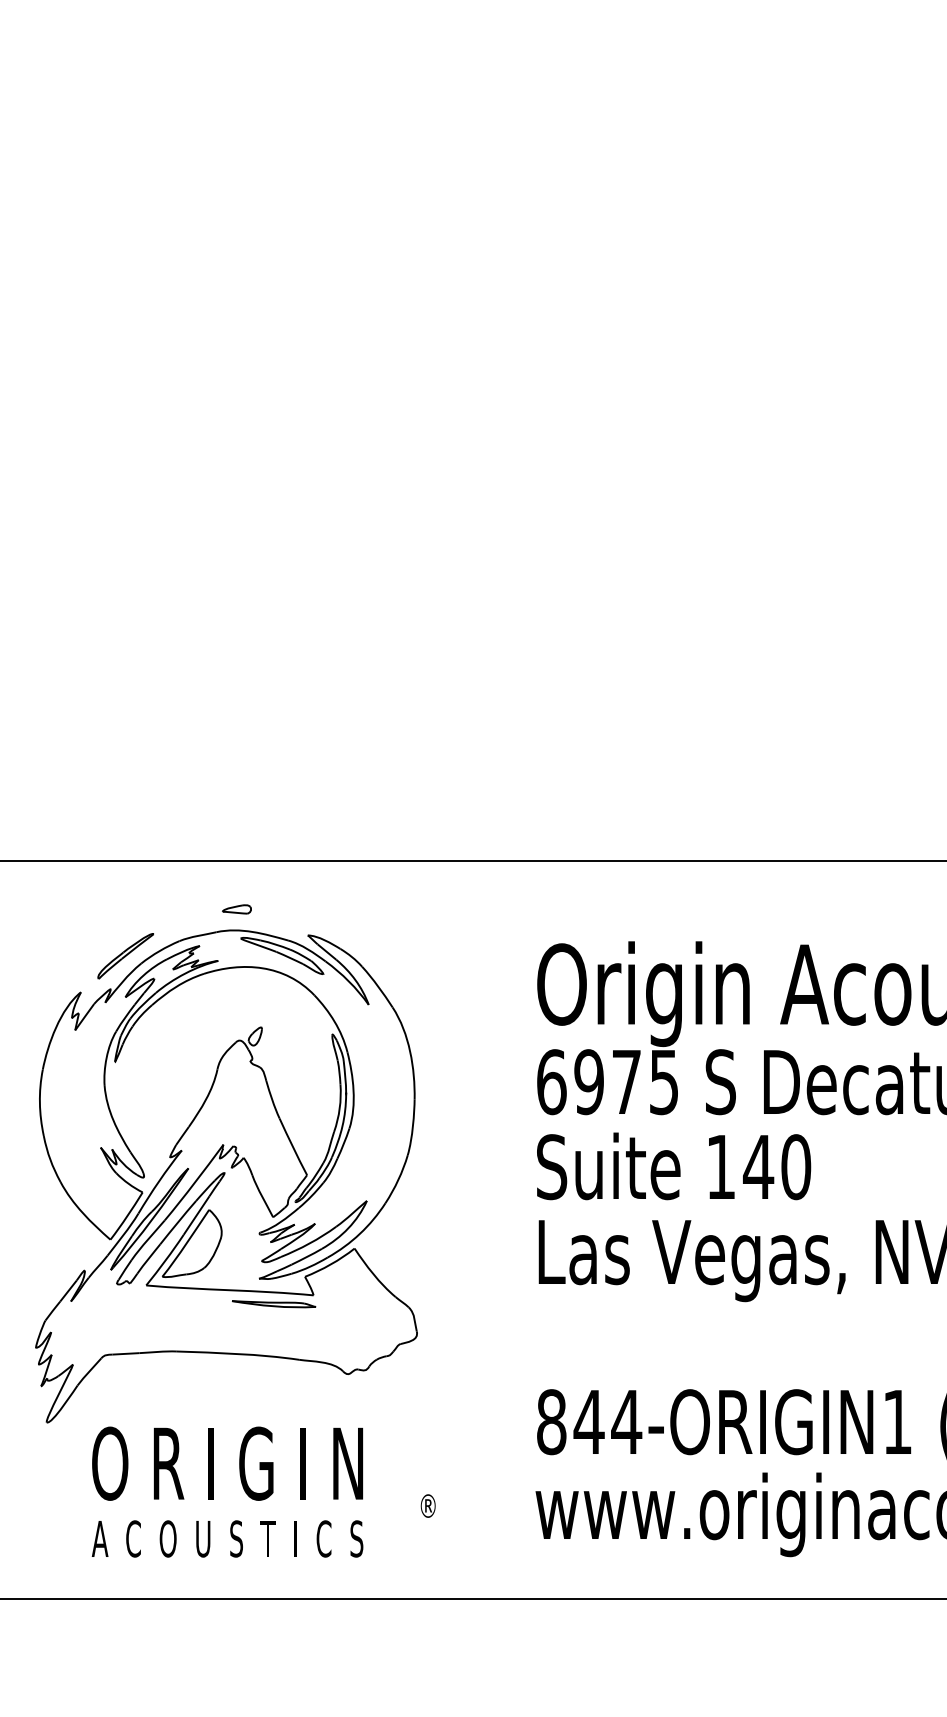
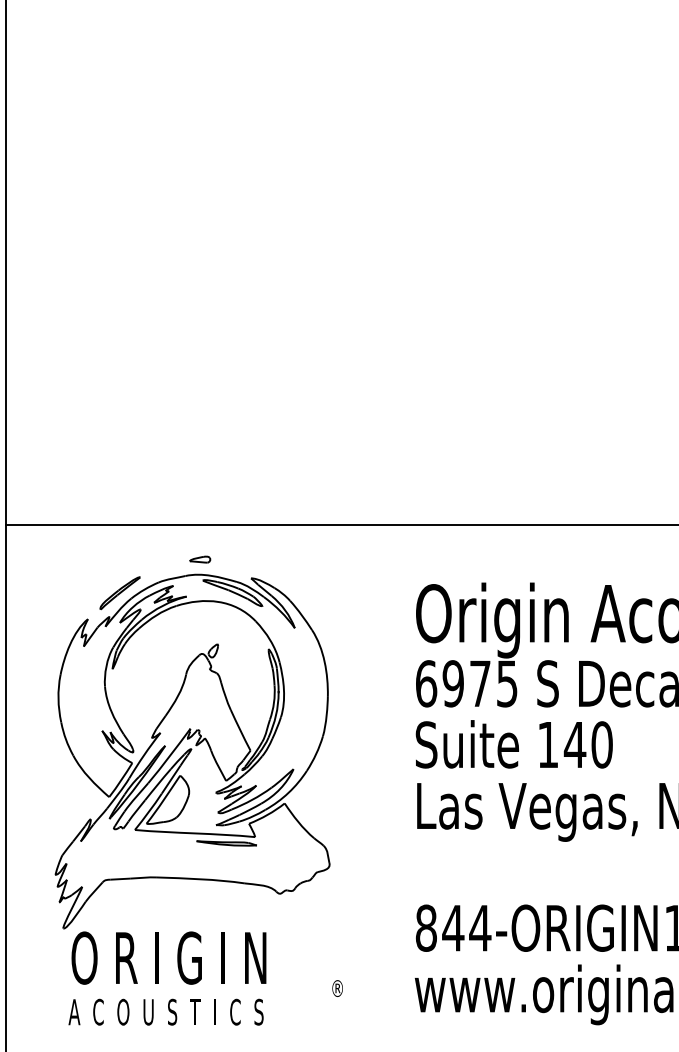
text: (227, 1463) -> (168, 957), moved
text: (227, 1538) -> (166, 1011), moved

